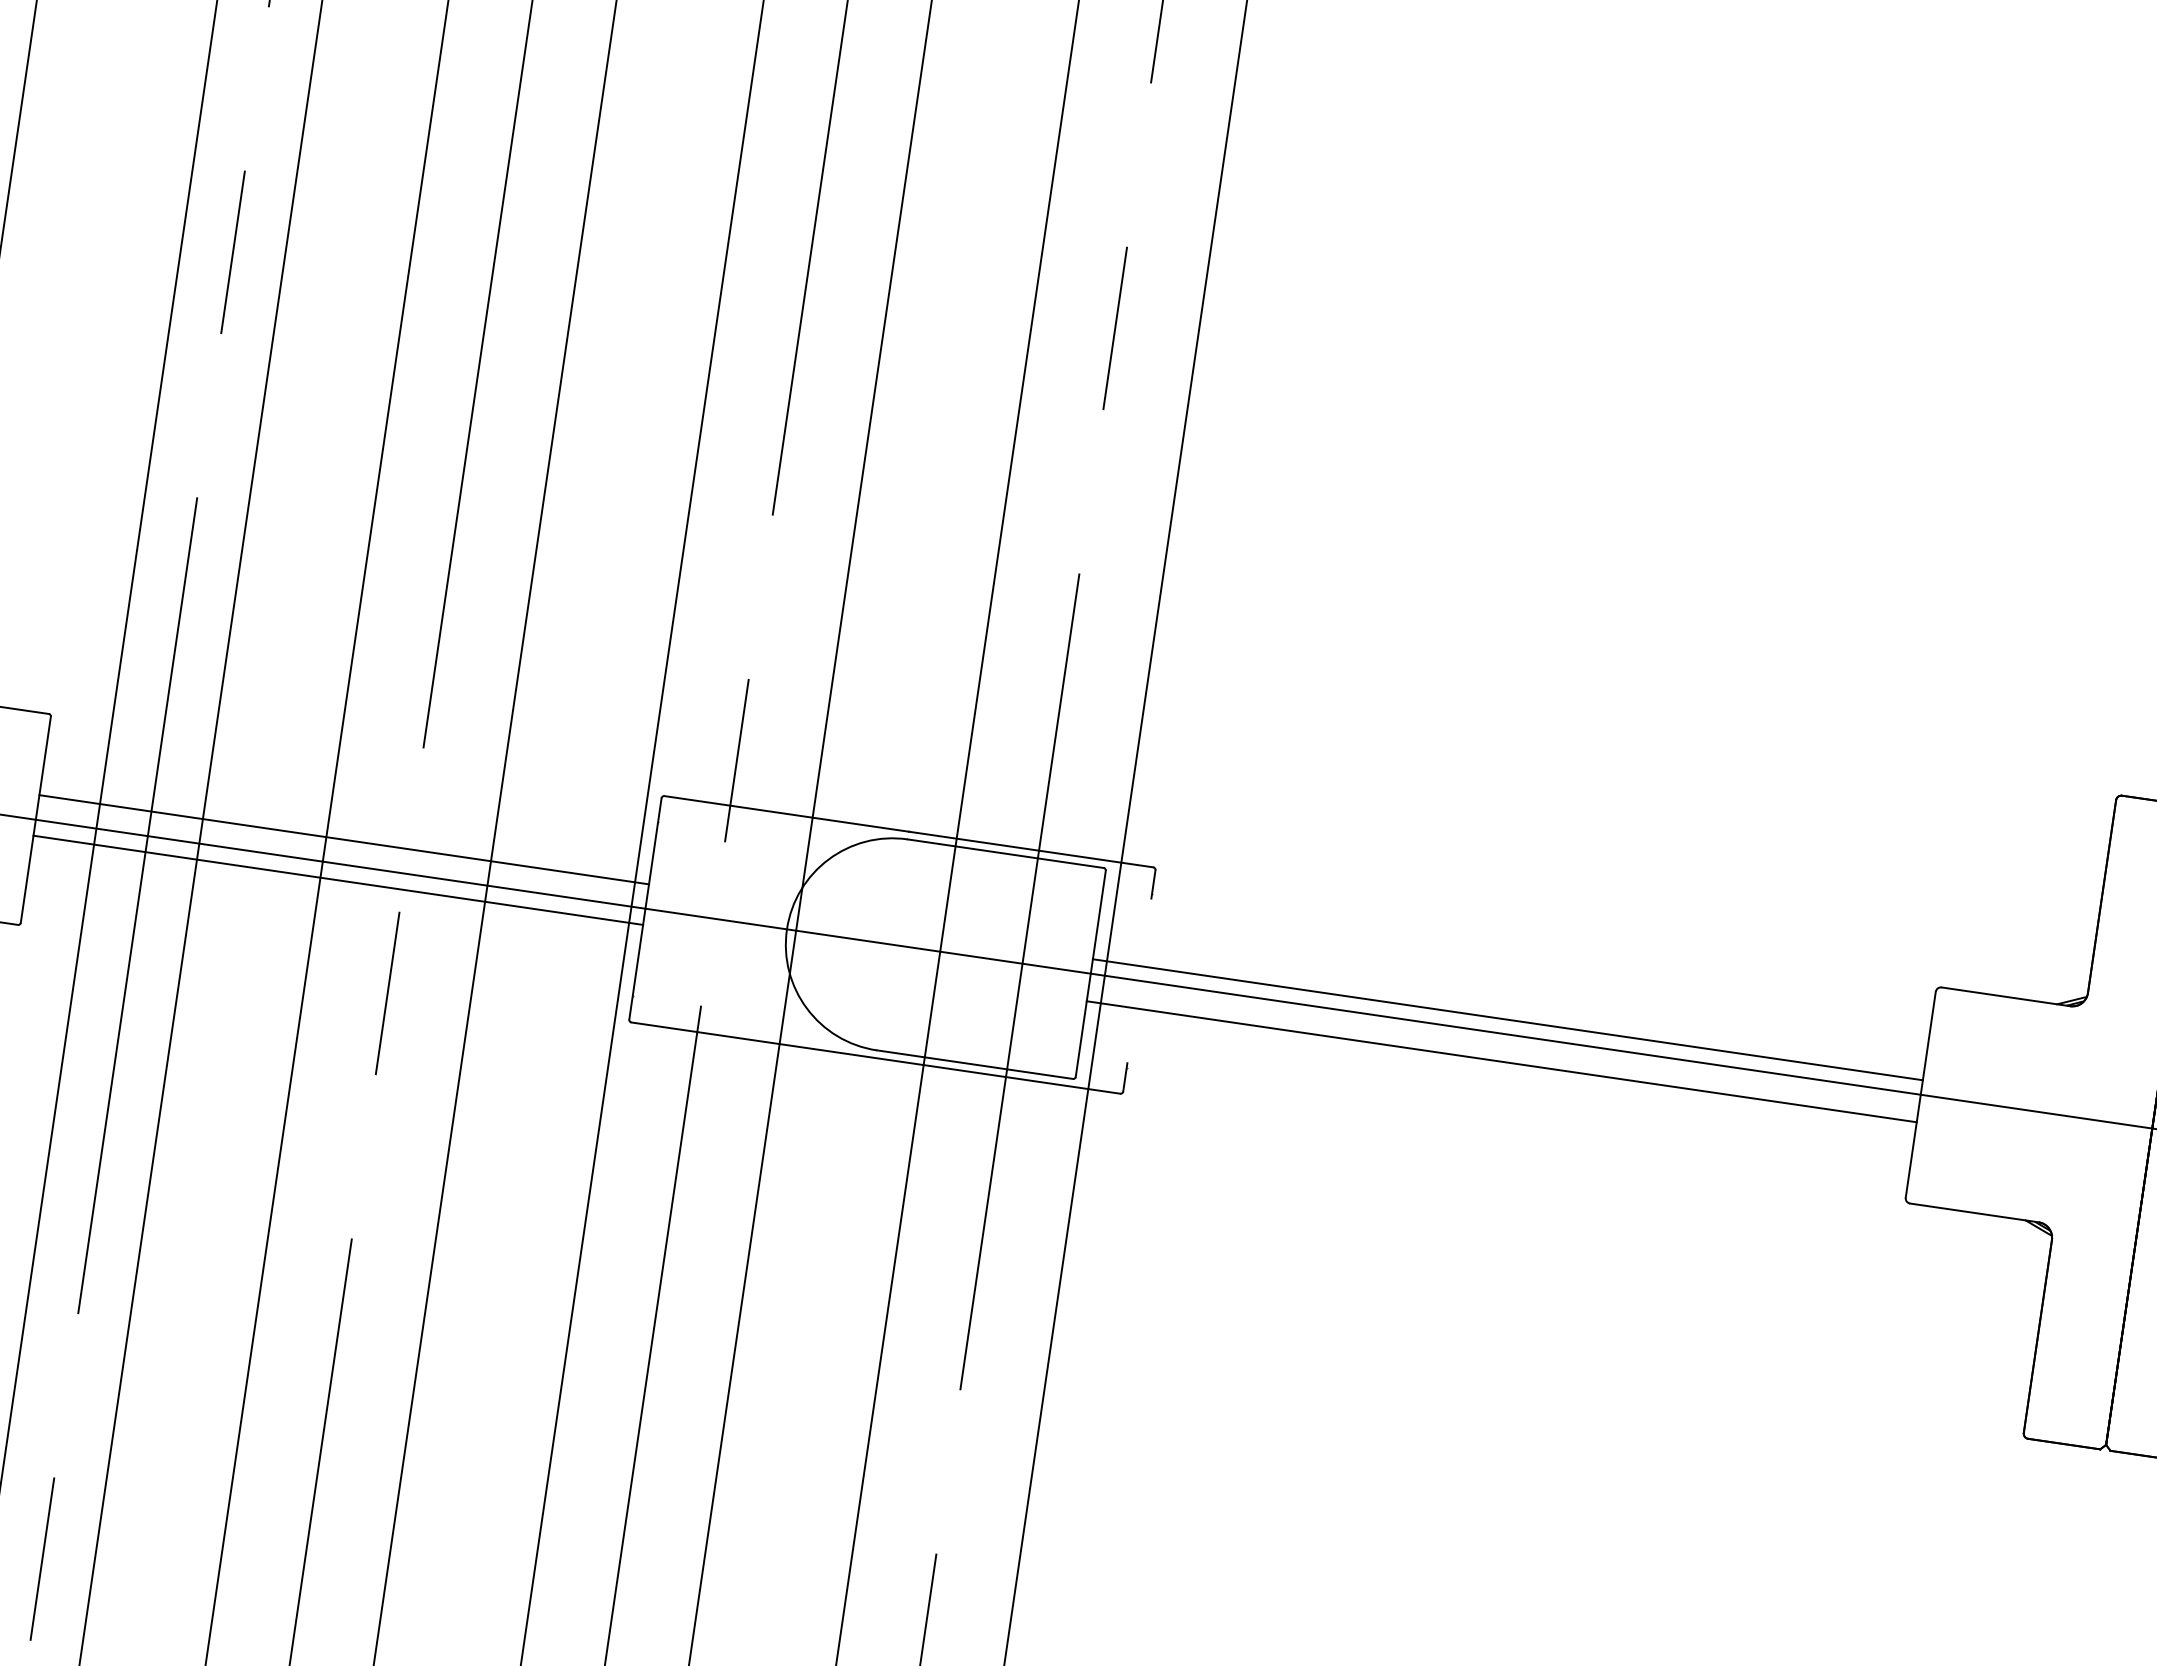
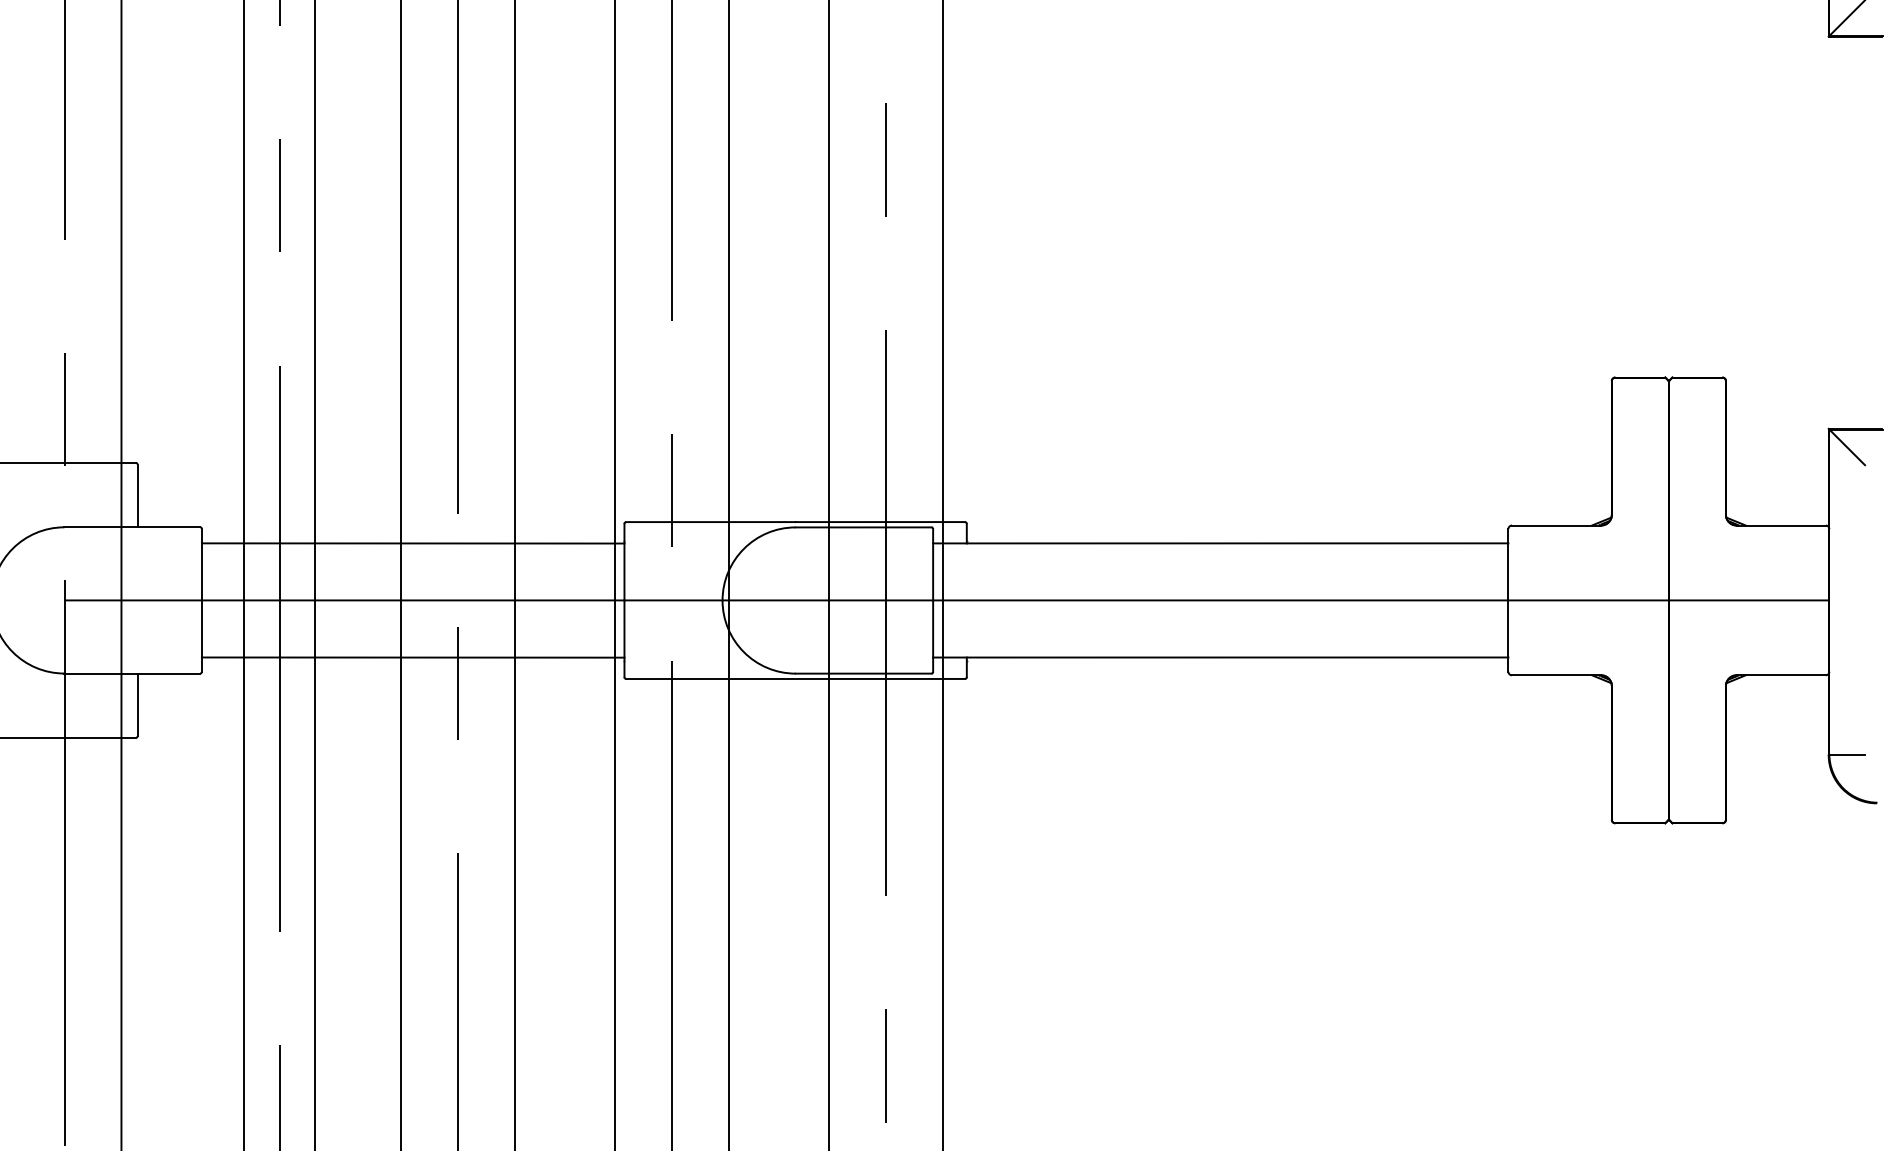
line: (343, 839) -> (412, 543), moved
line: (337, 880) -> (412, 657), moved
line: (1507, 1019) -> (1220, 543), moved
line: (1501, 1061) -> (1220, 657), moved

